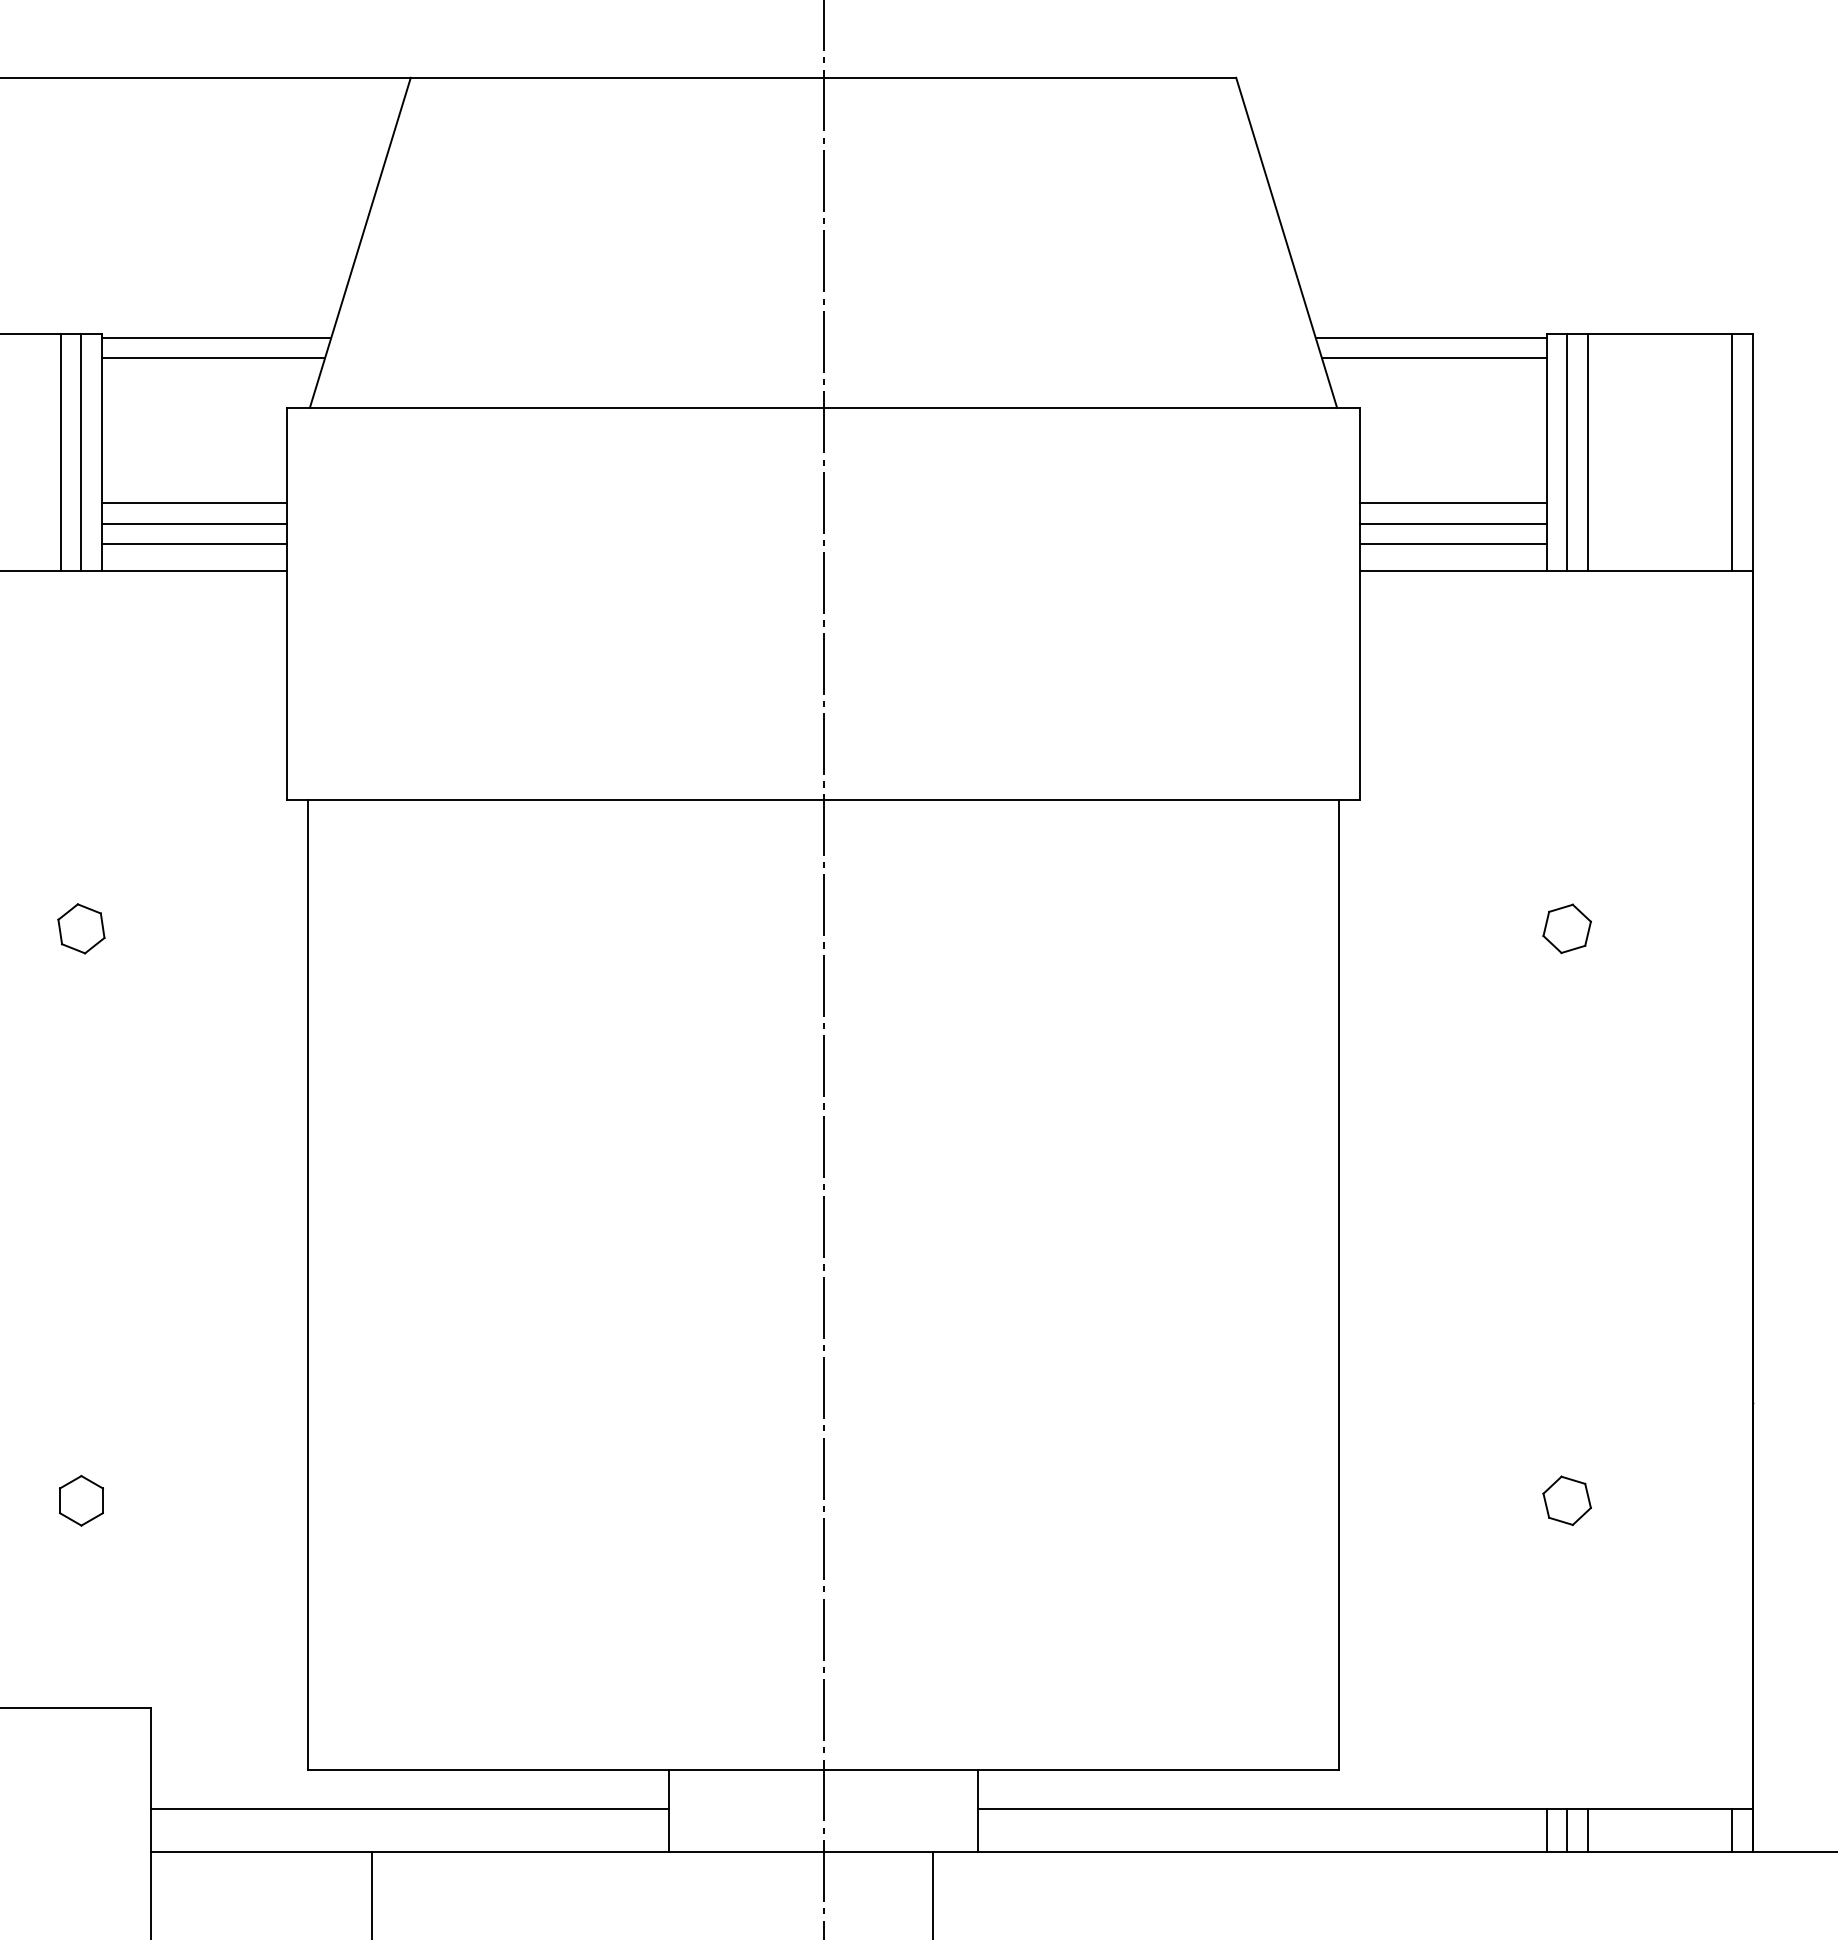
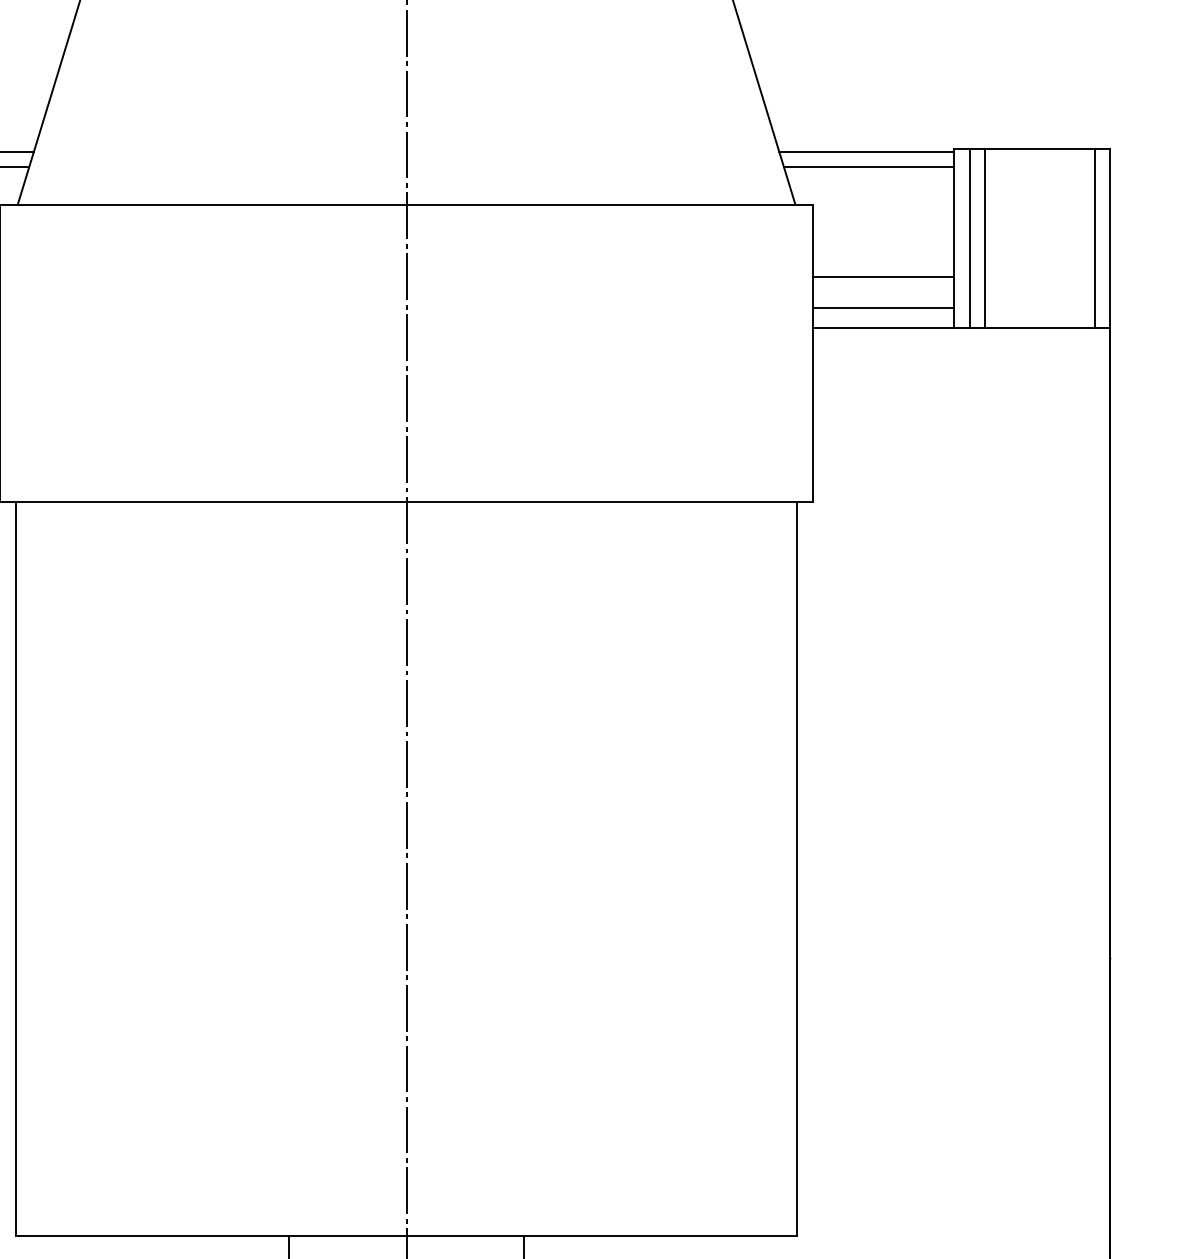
line: (1453, 523) -> (883, 292), removed
part: (1566, 928) -> (969, 599), removed
part: (1566, 1500) -> (969, 1032), removed

